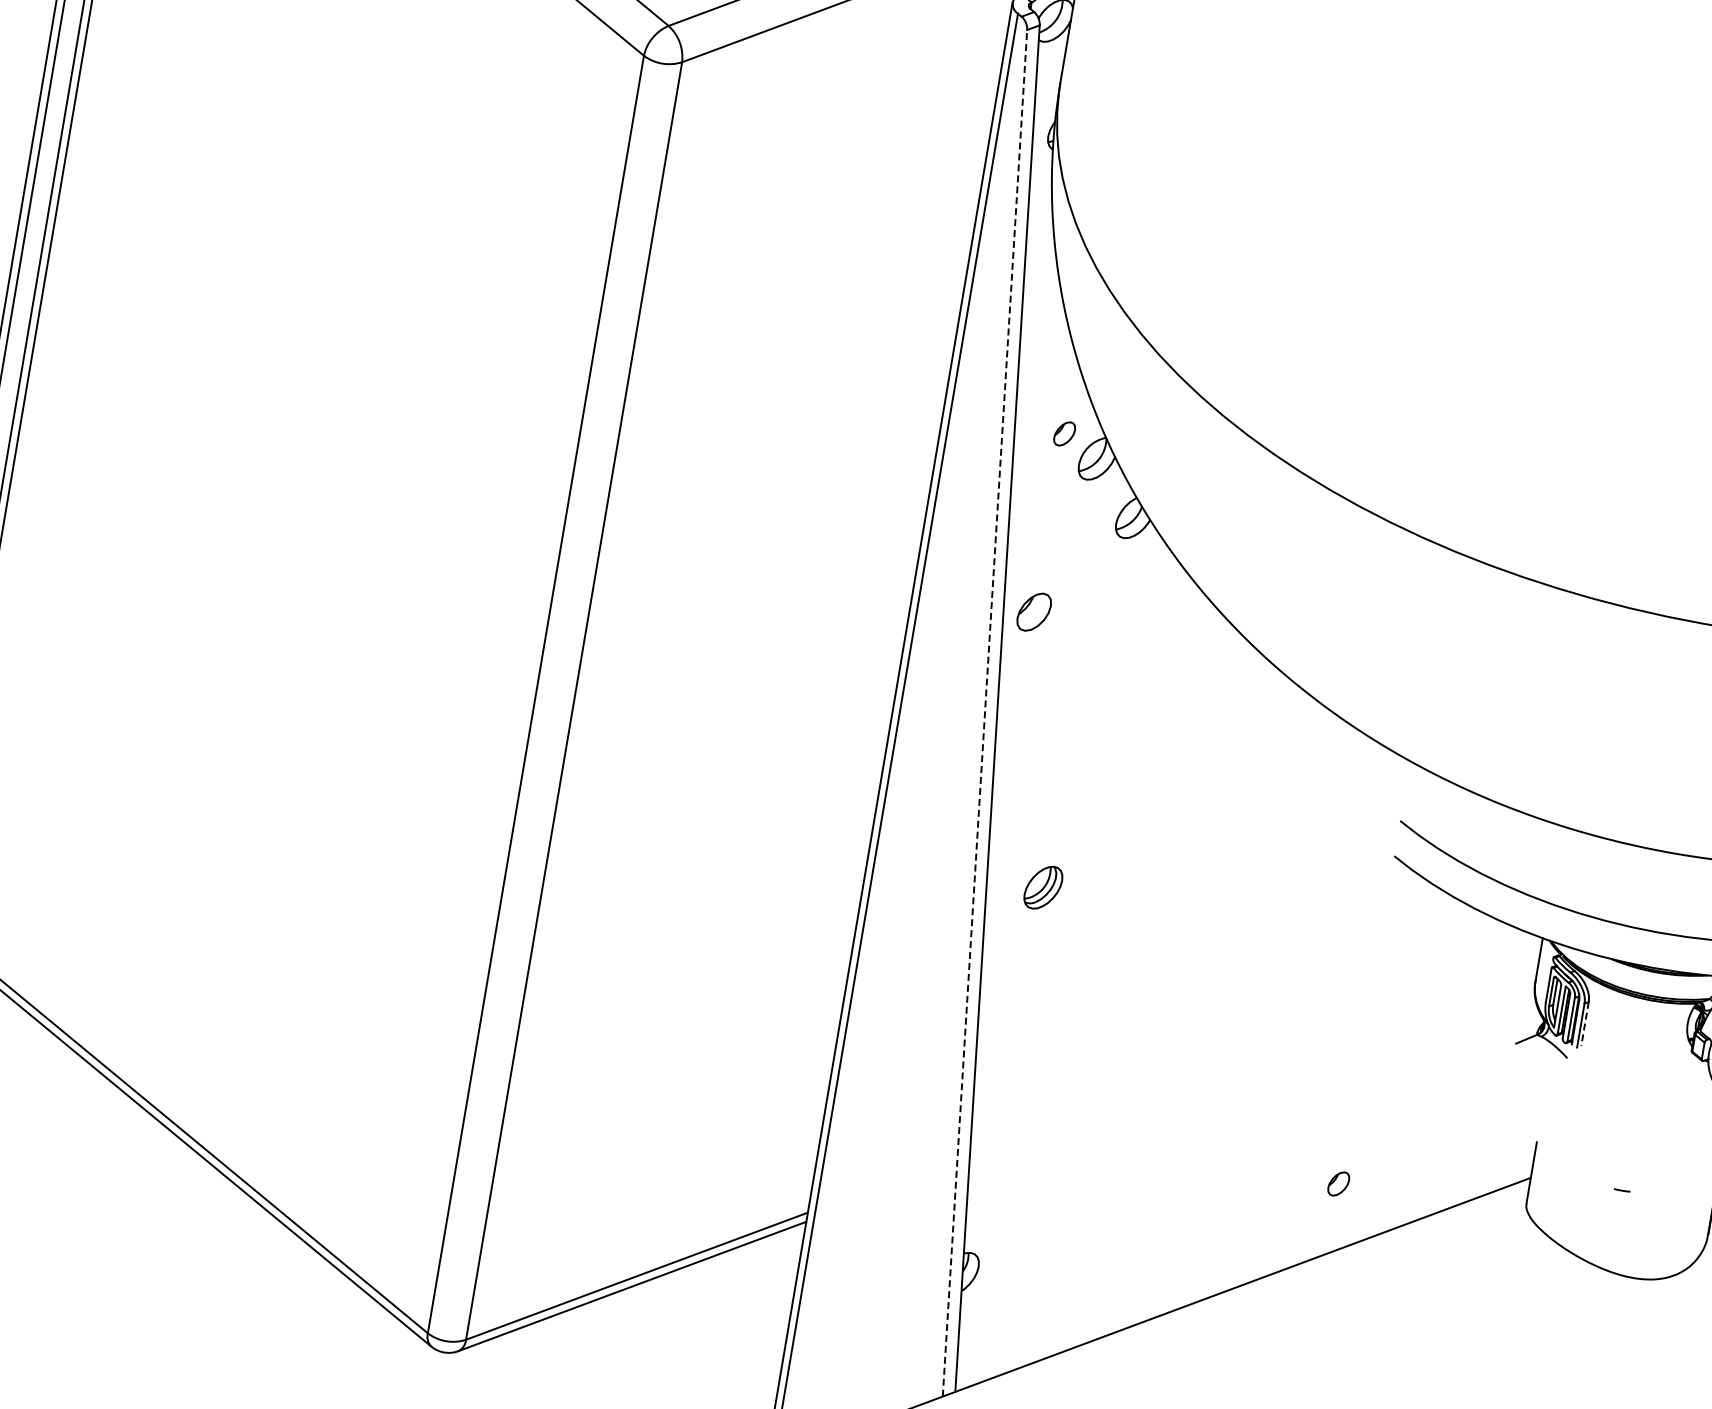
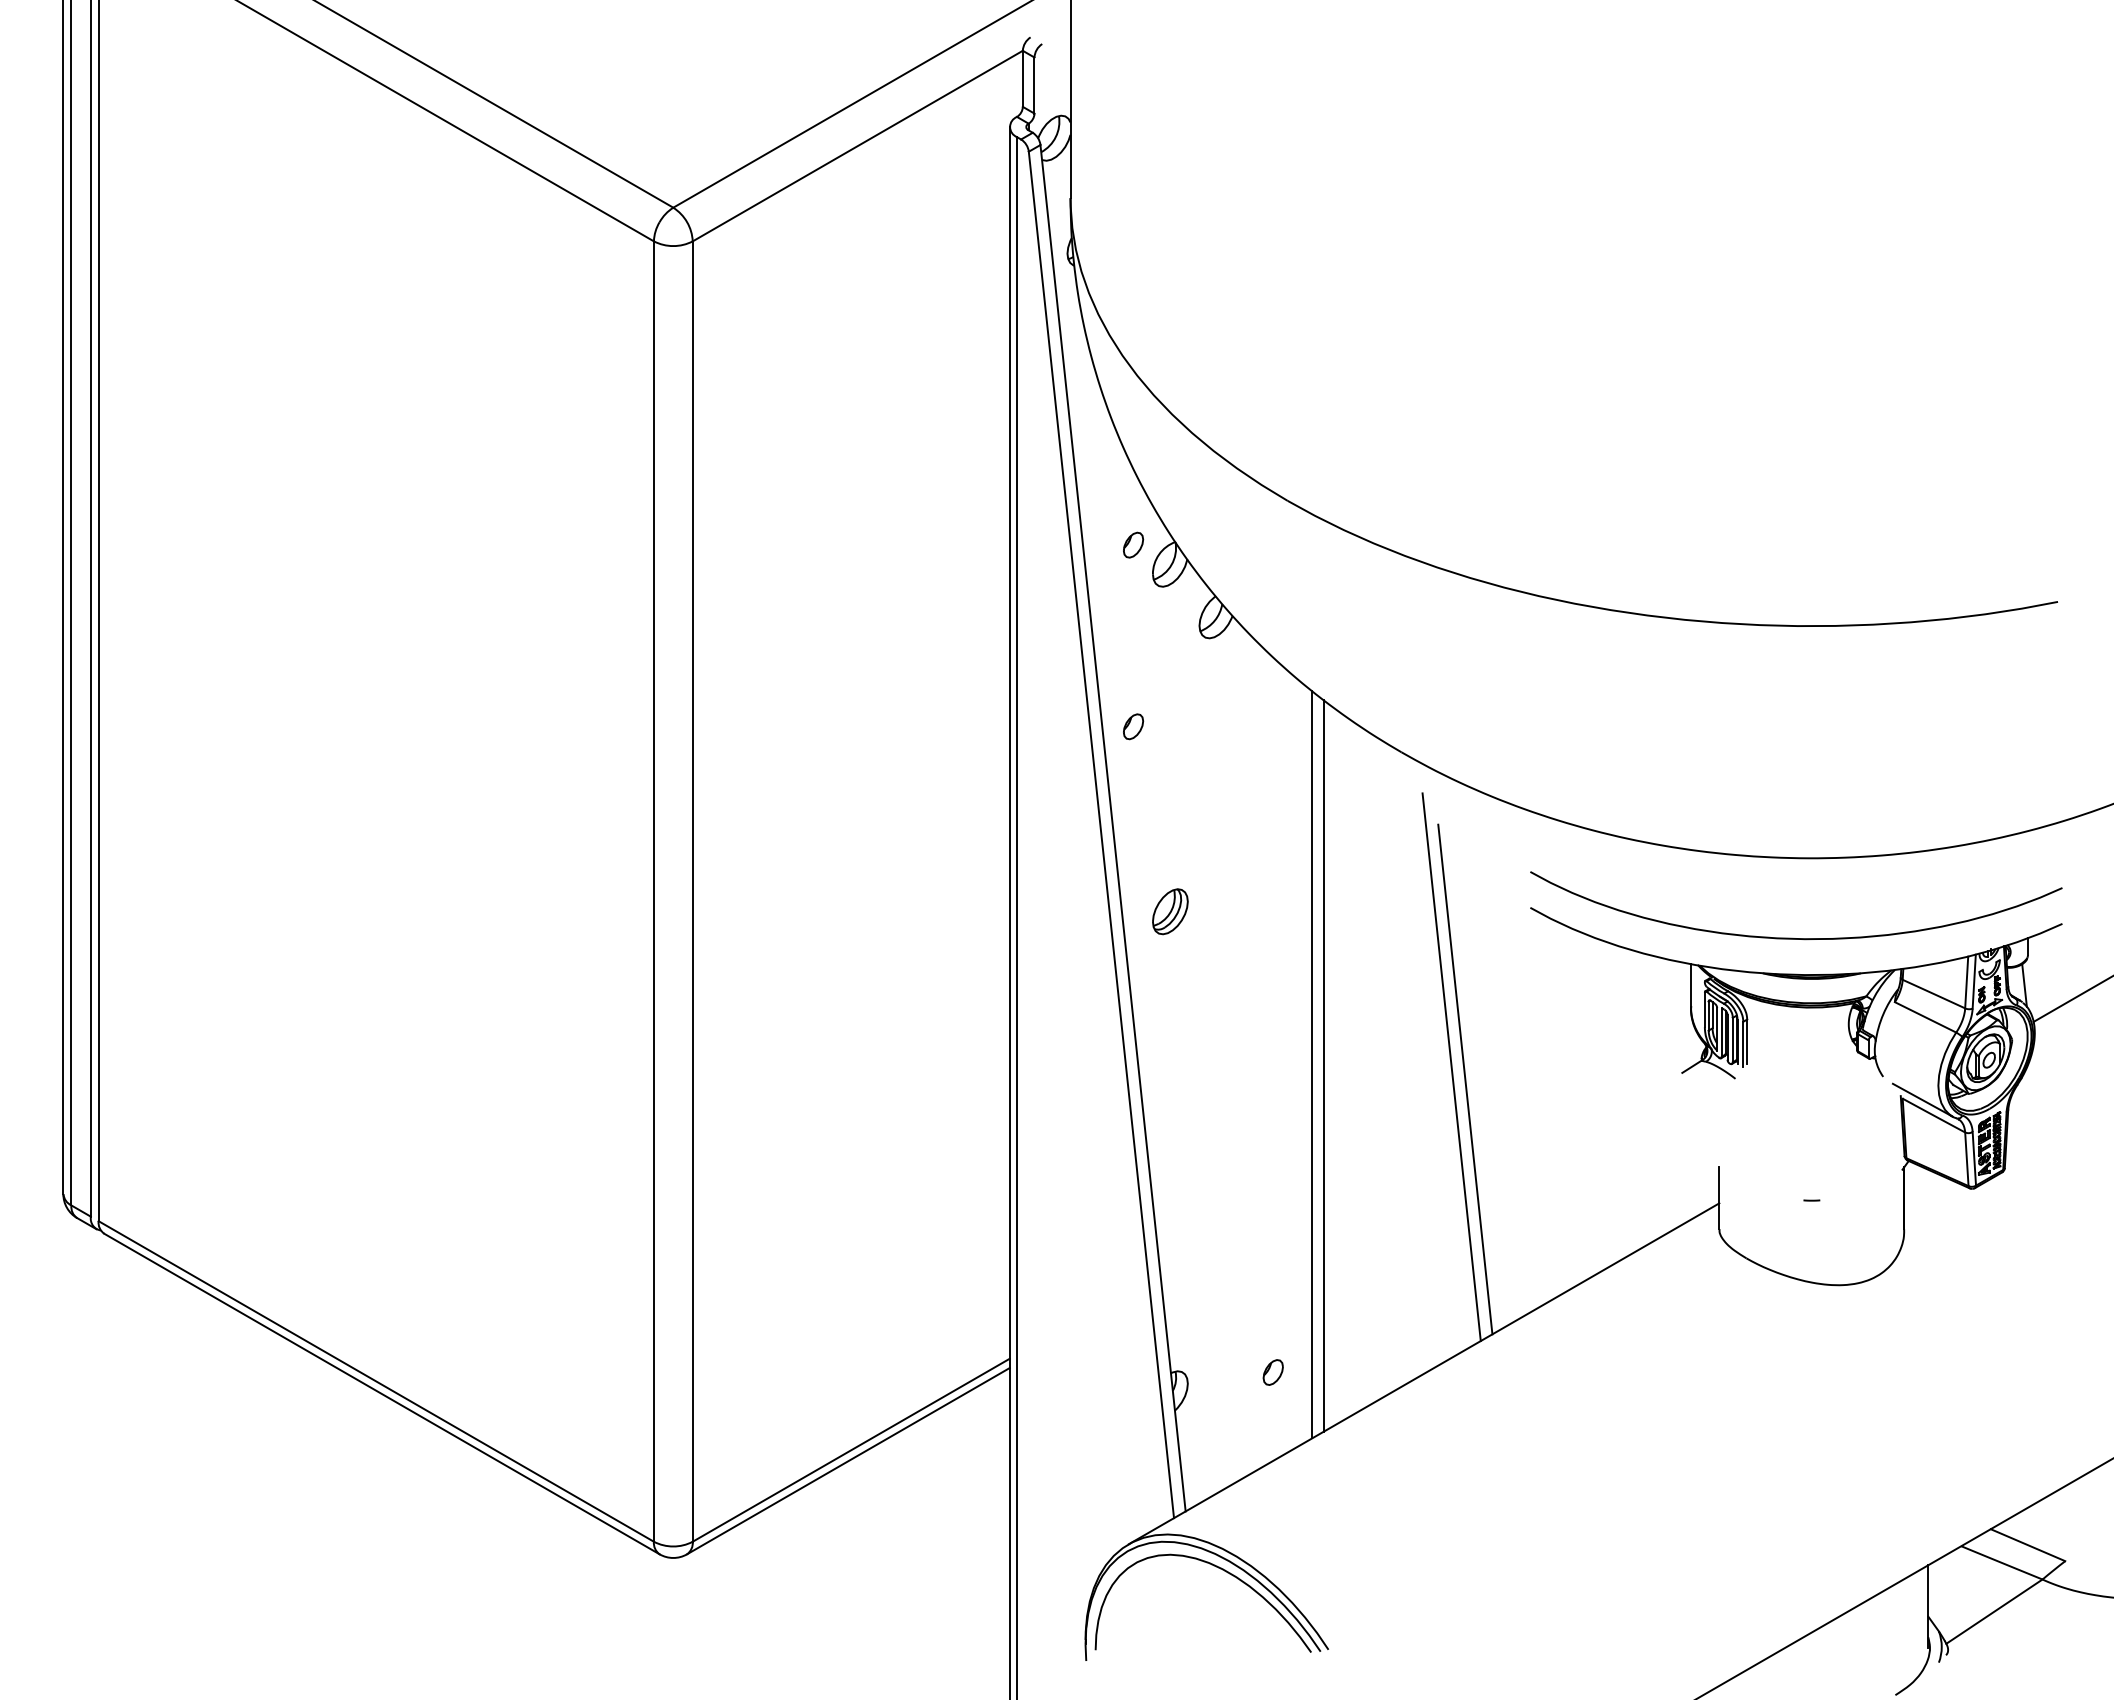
part: (1034, 612) -> (1133, 726), size x0.62
line: (985, 712) -> (1101, 834), dashed -> solid
part: (1043, 887) -> (1170, 911), moved
line: (1154, 973) -> (1312, 1064), added
line: (1164, 976) -> (1323, 1065), added
line: (1290, 999) -> (1451, 1067), added
line: (1302, 1014) -> (1465, 1079), added
line: (1585, 1024) -> (1747, 1042), dashed -> solid
part: (1337, 1183) -> (1272, 1372), moved

